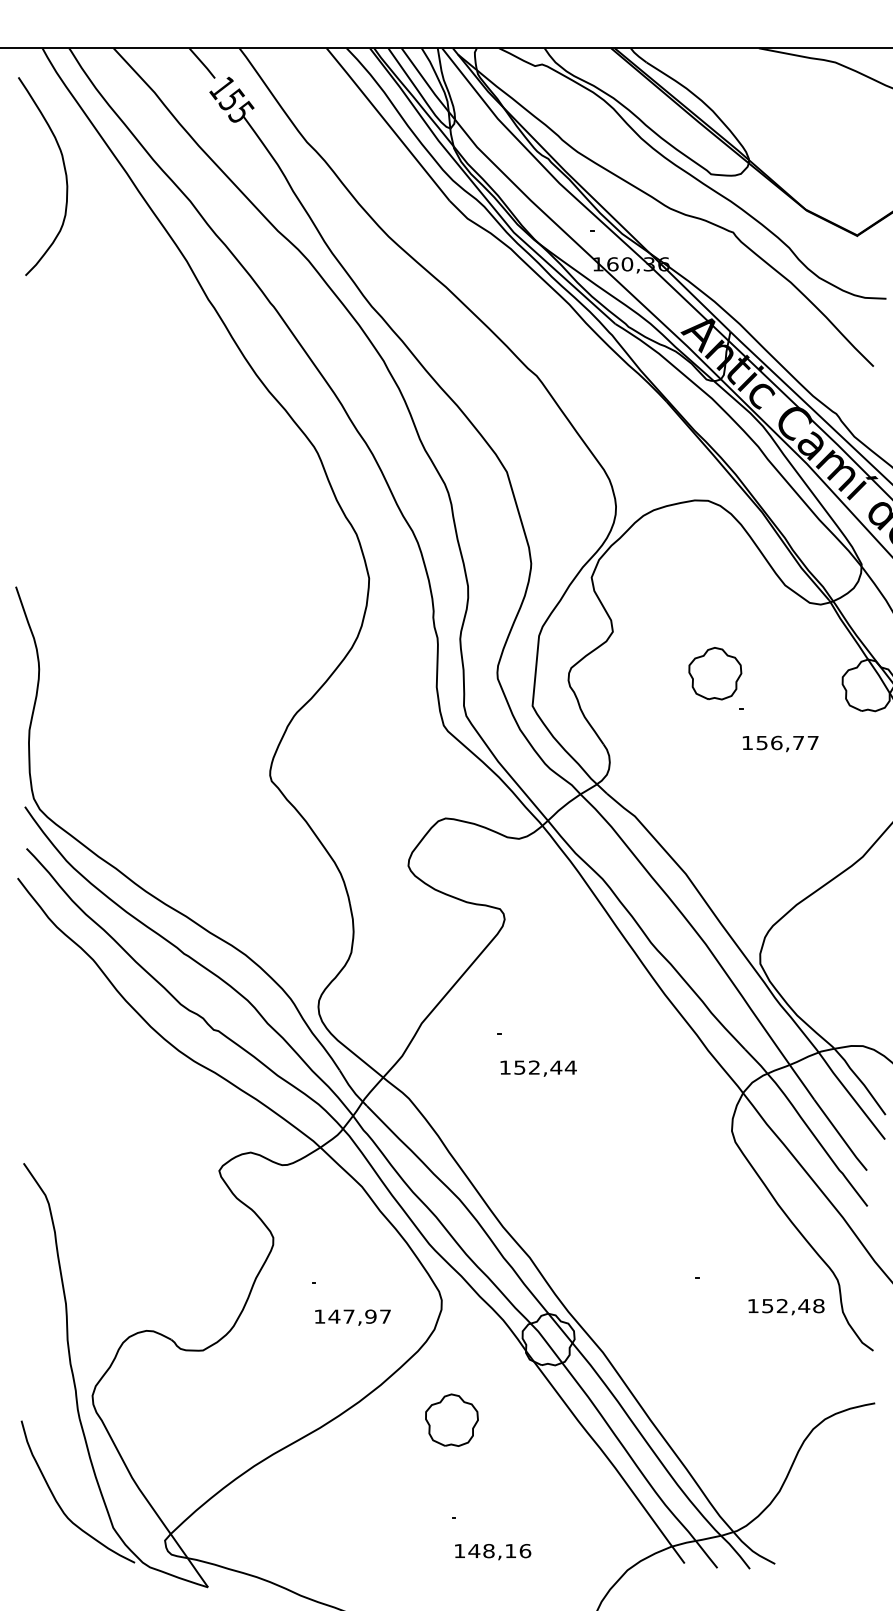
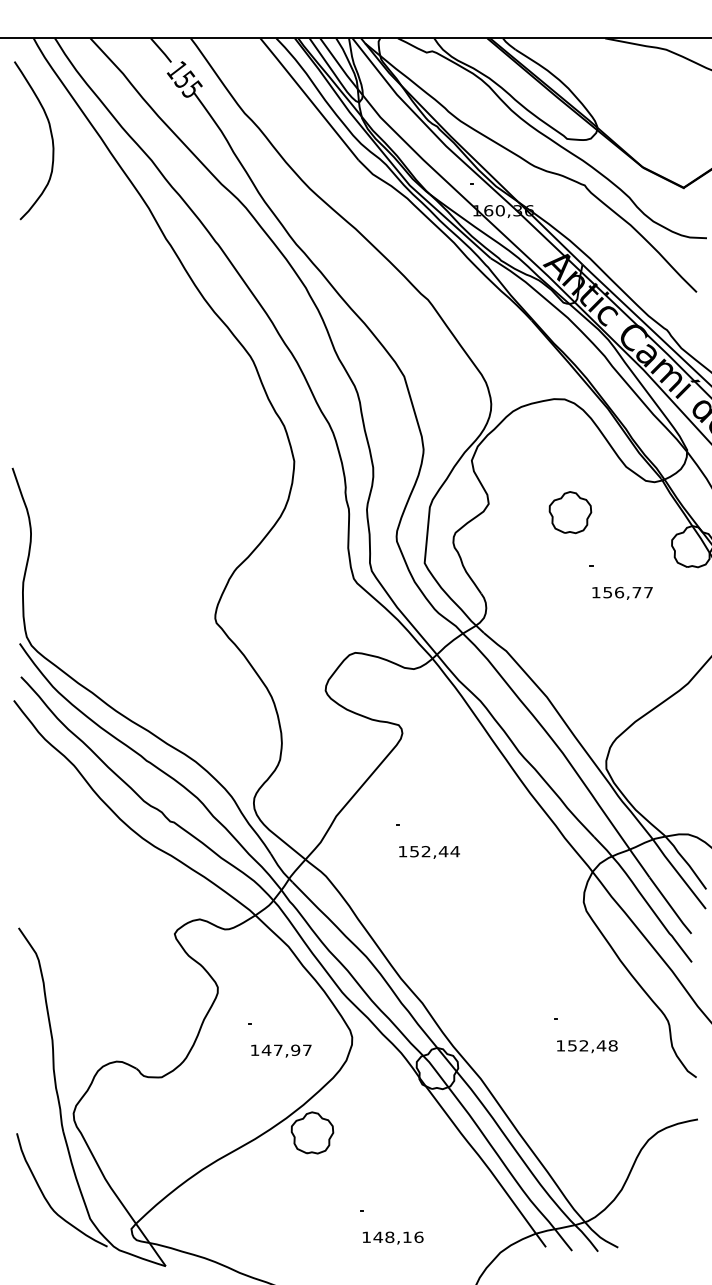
part: (715, 673) -> (570, 512), moved
text: (786, 1307) -> (587, 1046), moved
part: (451, 1419) -> (312, 1132), moved

